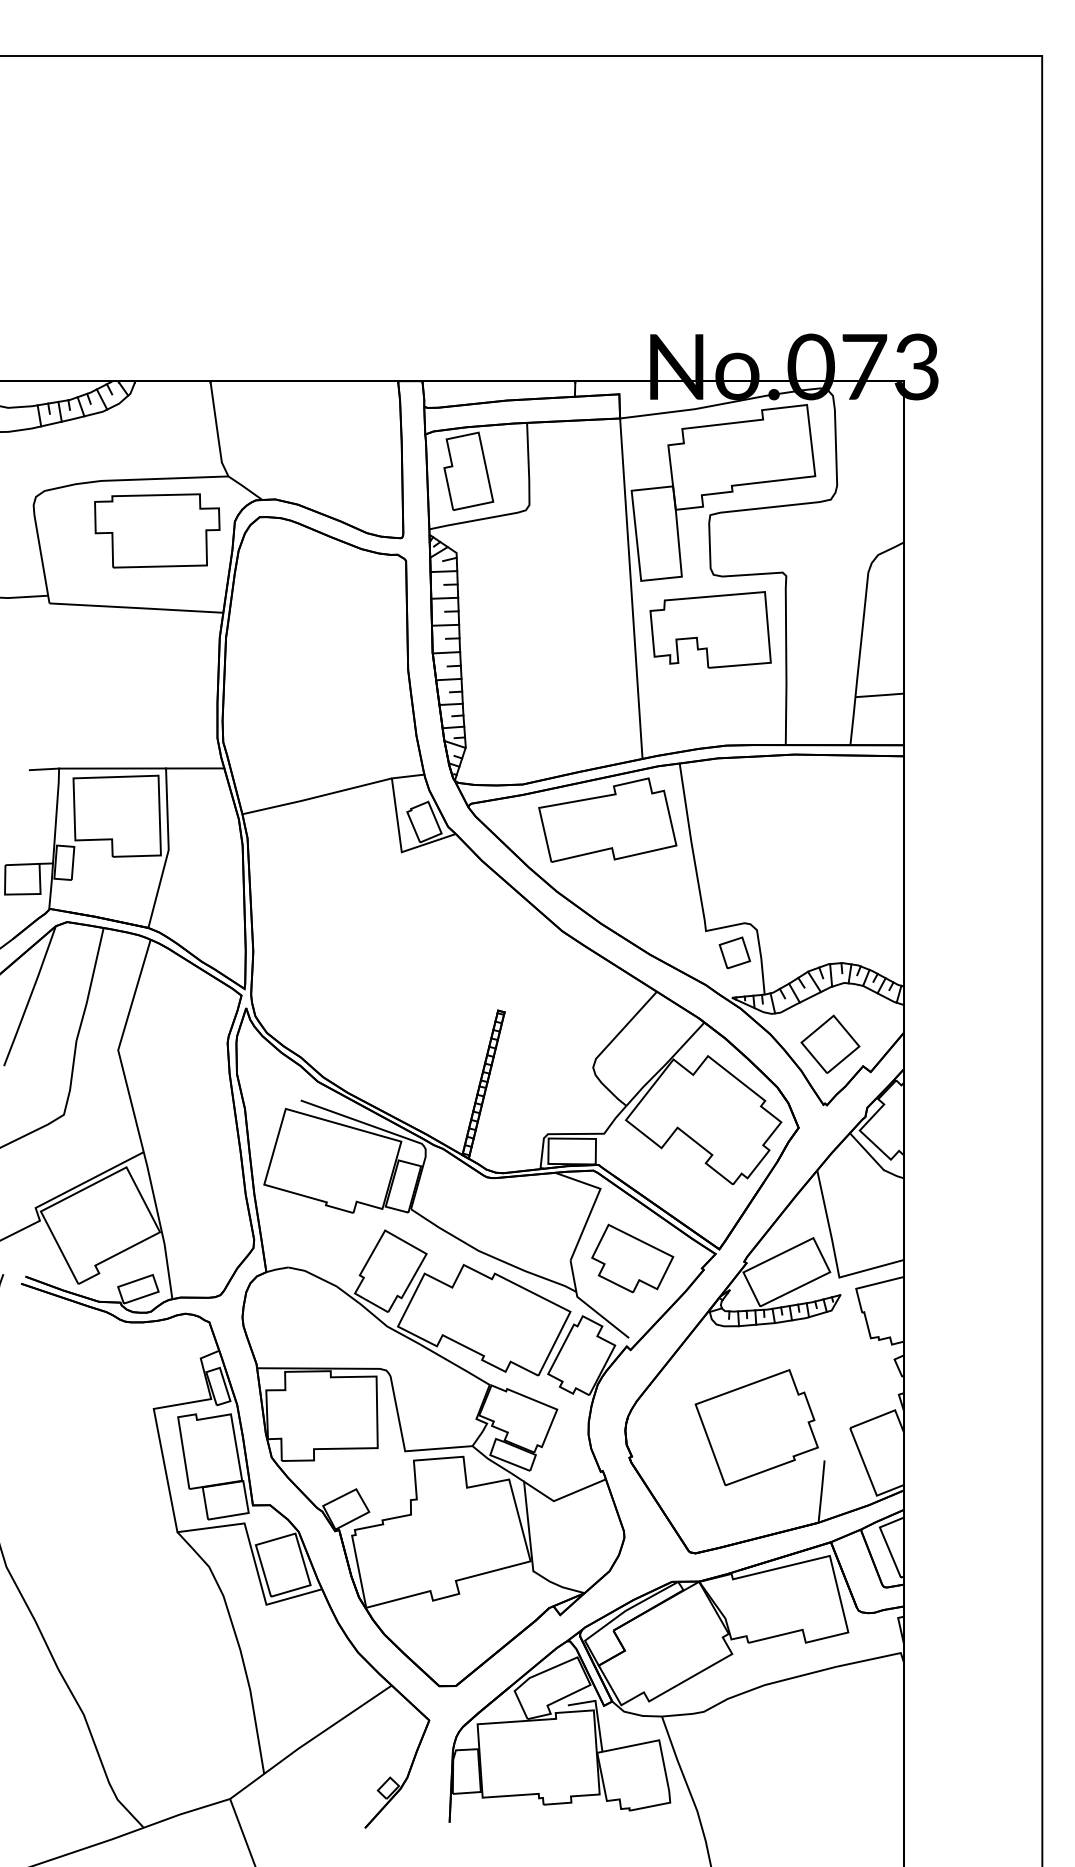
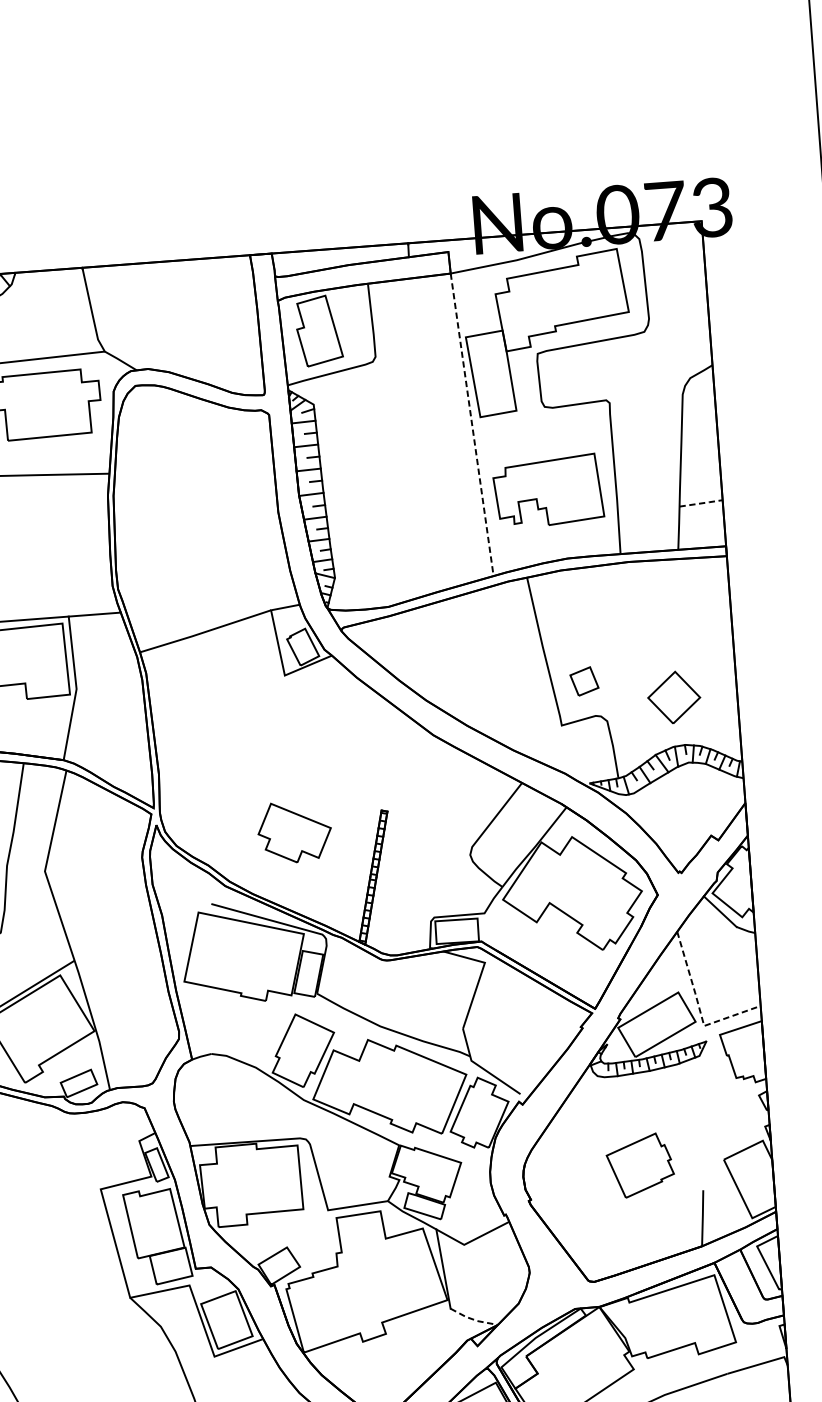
line: (631, 588) -> (472, 424), solid -> dashed
part: (710, 629) -> (548, 490), moved
line: (880, 695) -> (701, 503), solid -> dashed
part: (607, 819) -> (466, 632), removed
part: (734, 952) -> (584, 681), moved
part: (830, 1043) -> (674, 696), moved
line: (835, 1256) -> (699, 1007), solid -> dashed
part: (632, 1258) -> (294, 832), moved
part: (756, 1427) -> (640, 1165), size x0.6
line: (557, 1585) -> (473, 1319), solid -> dashed

